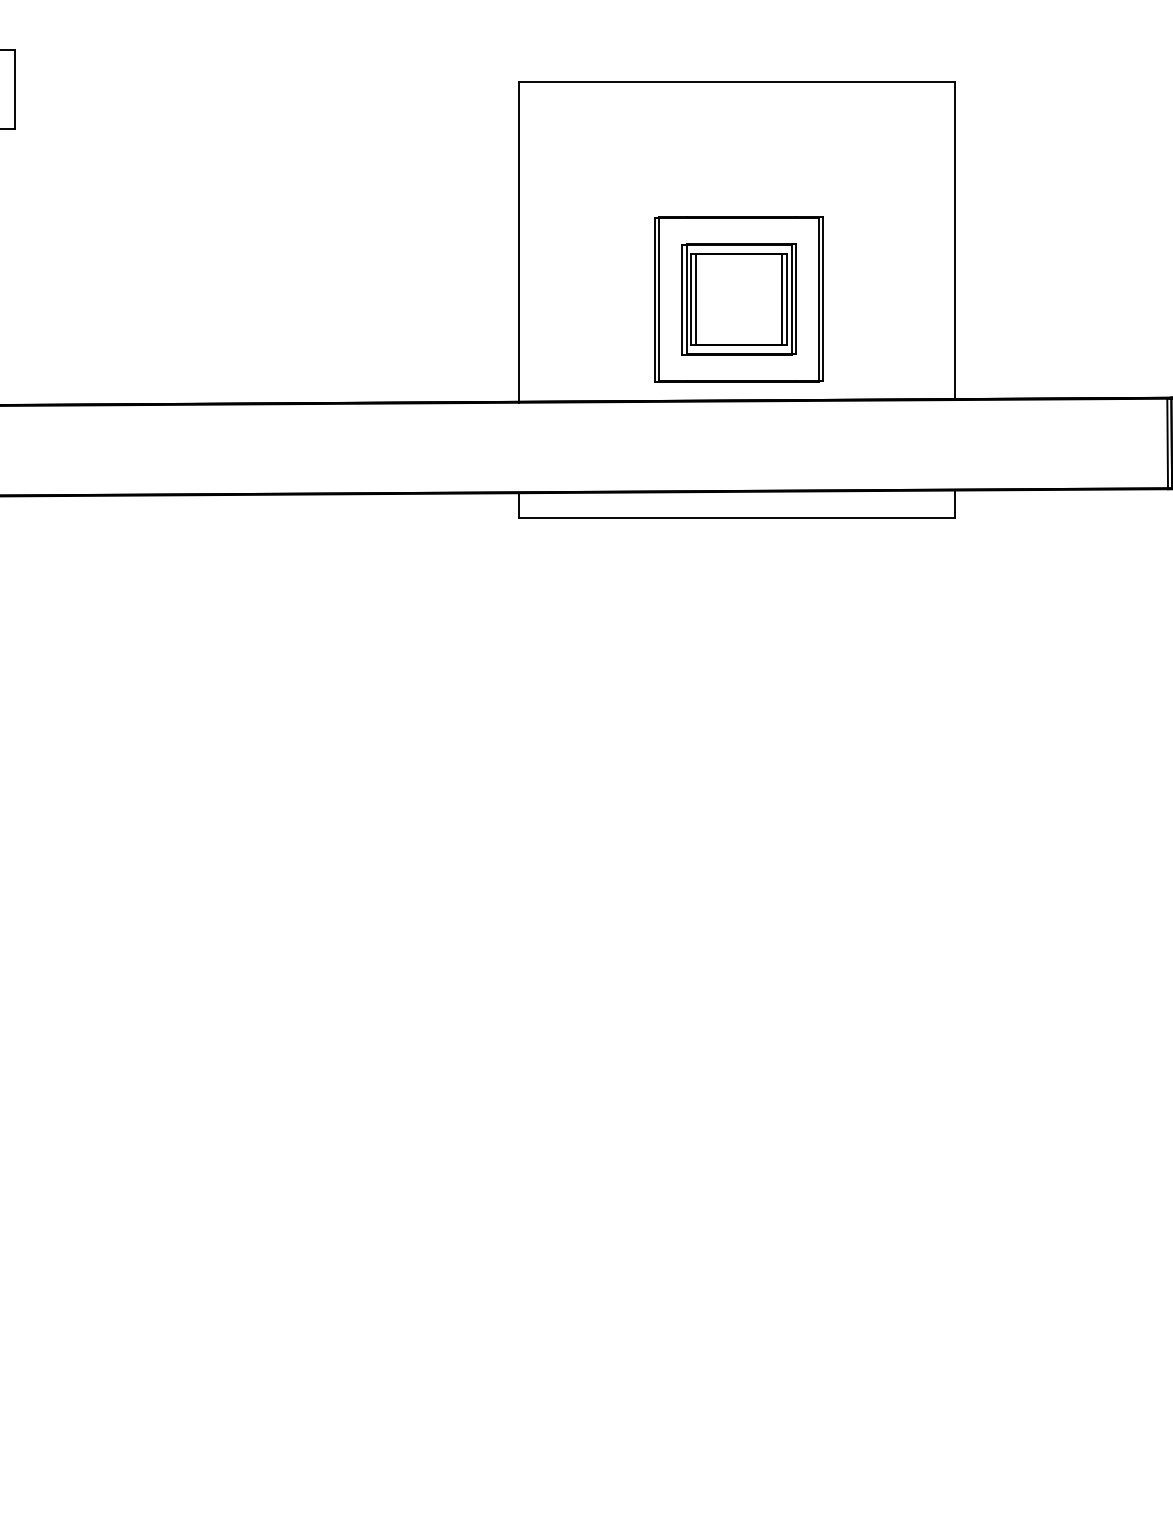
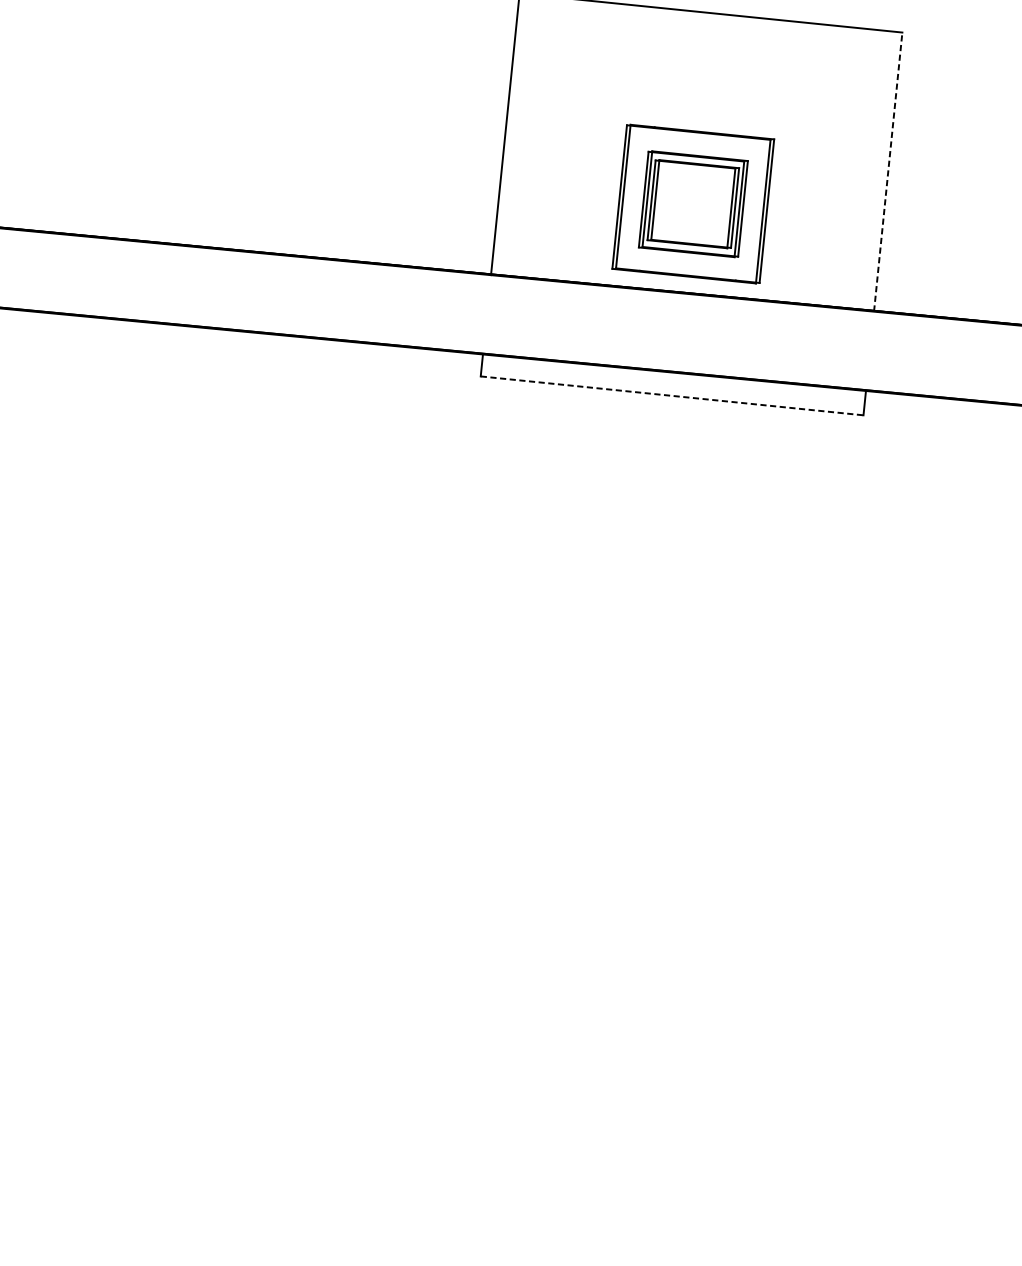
line: (955, 240) -> (888, 171), solid -> dashed
line: (737, 518) -> (672, 396), solid -> dashed

